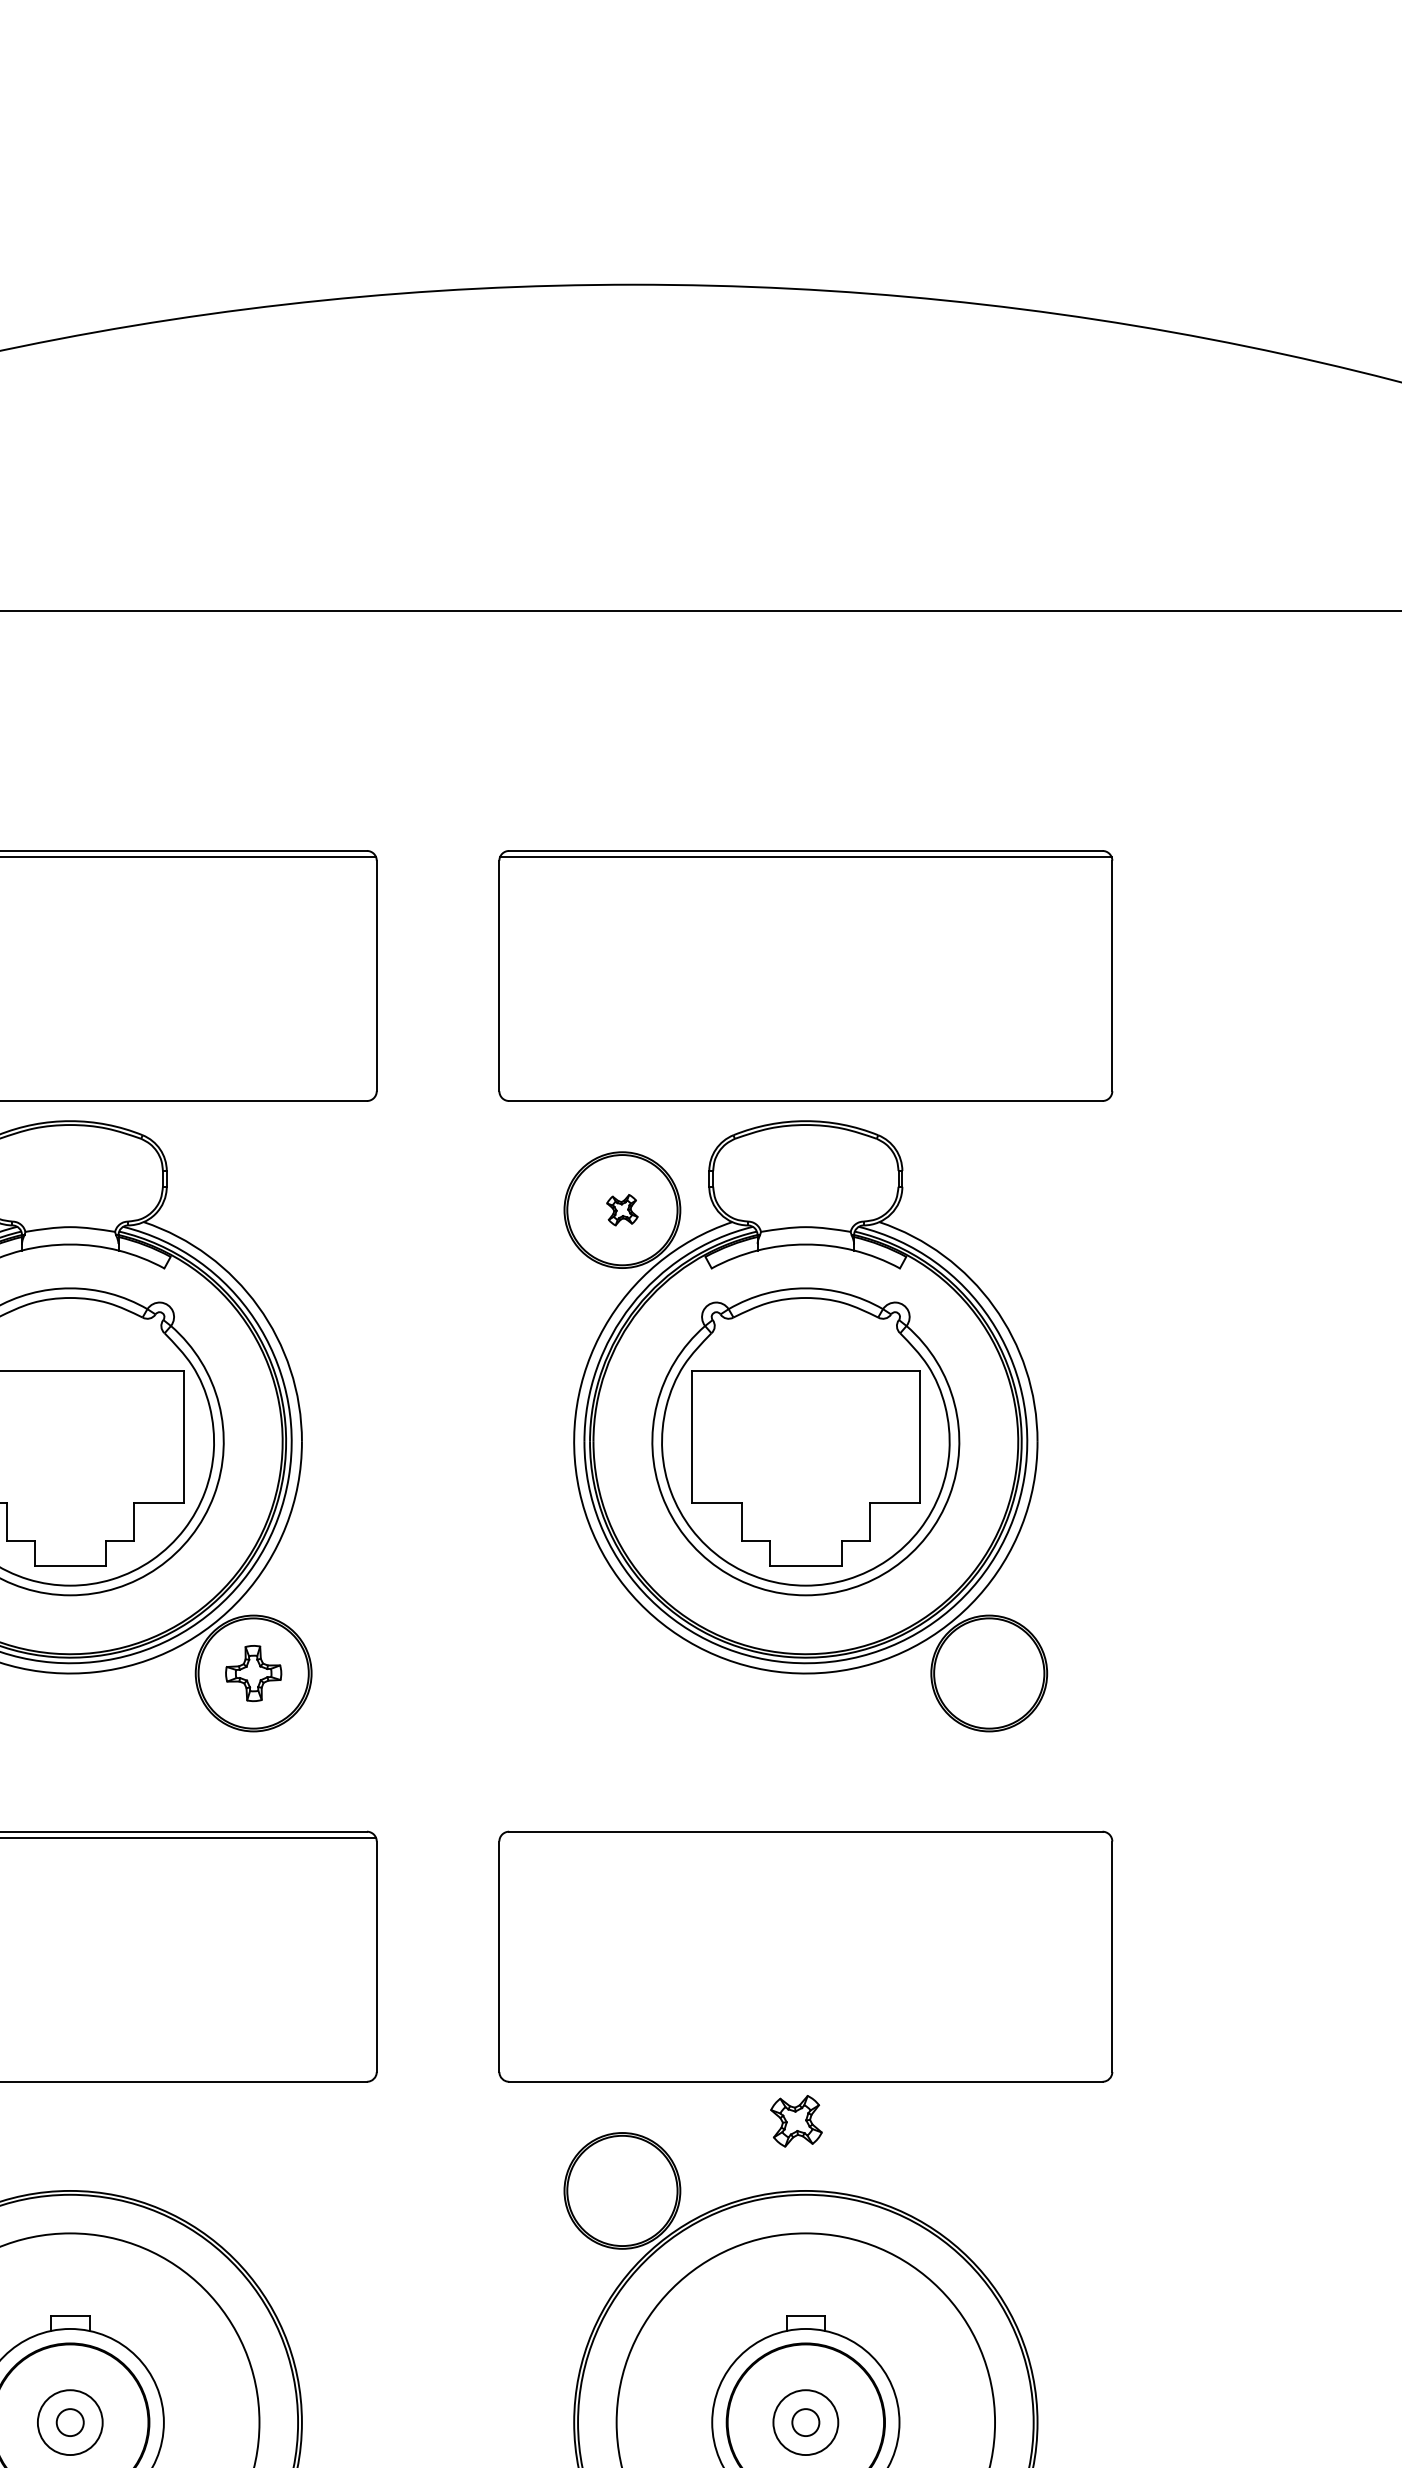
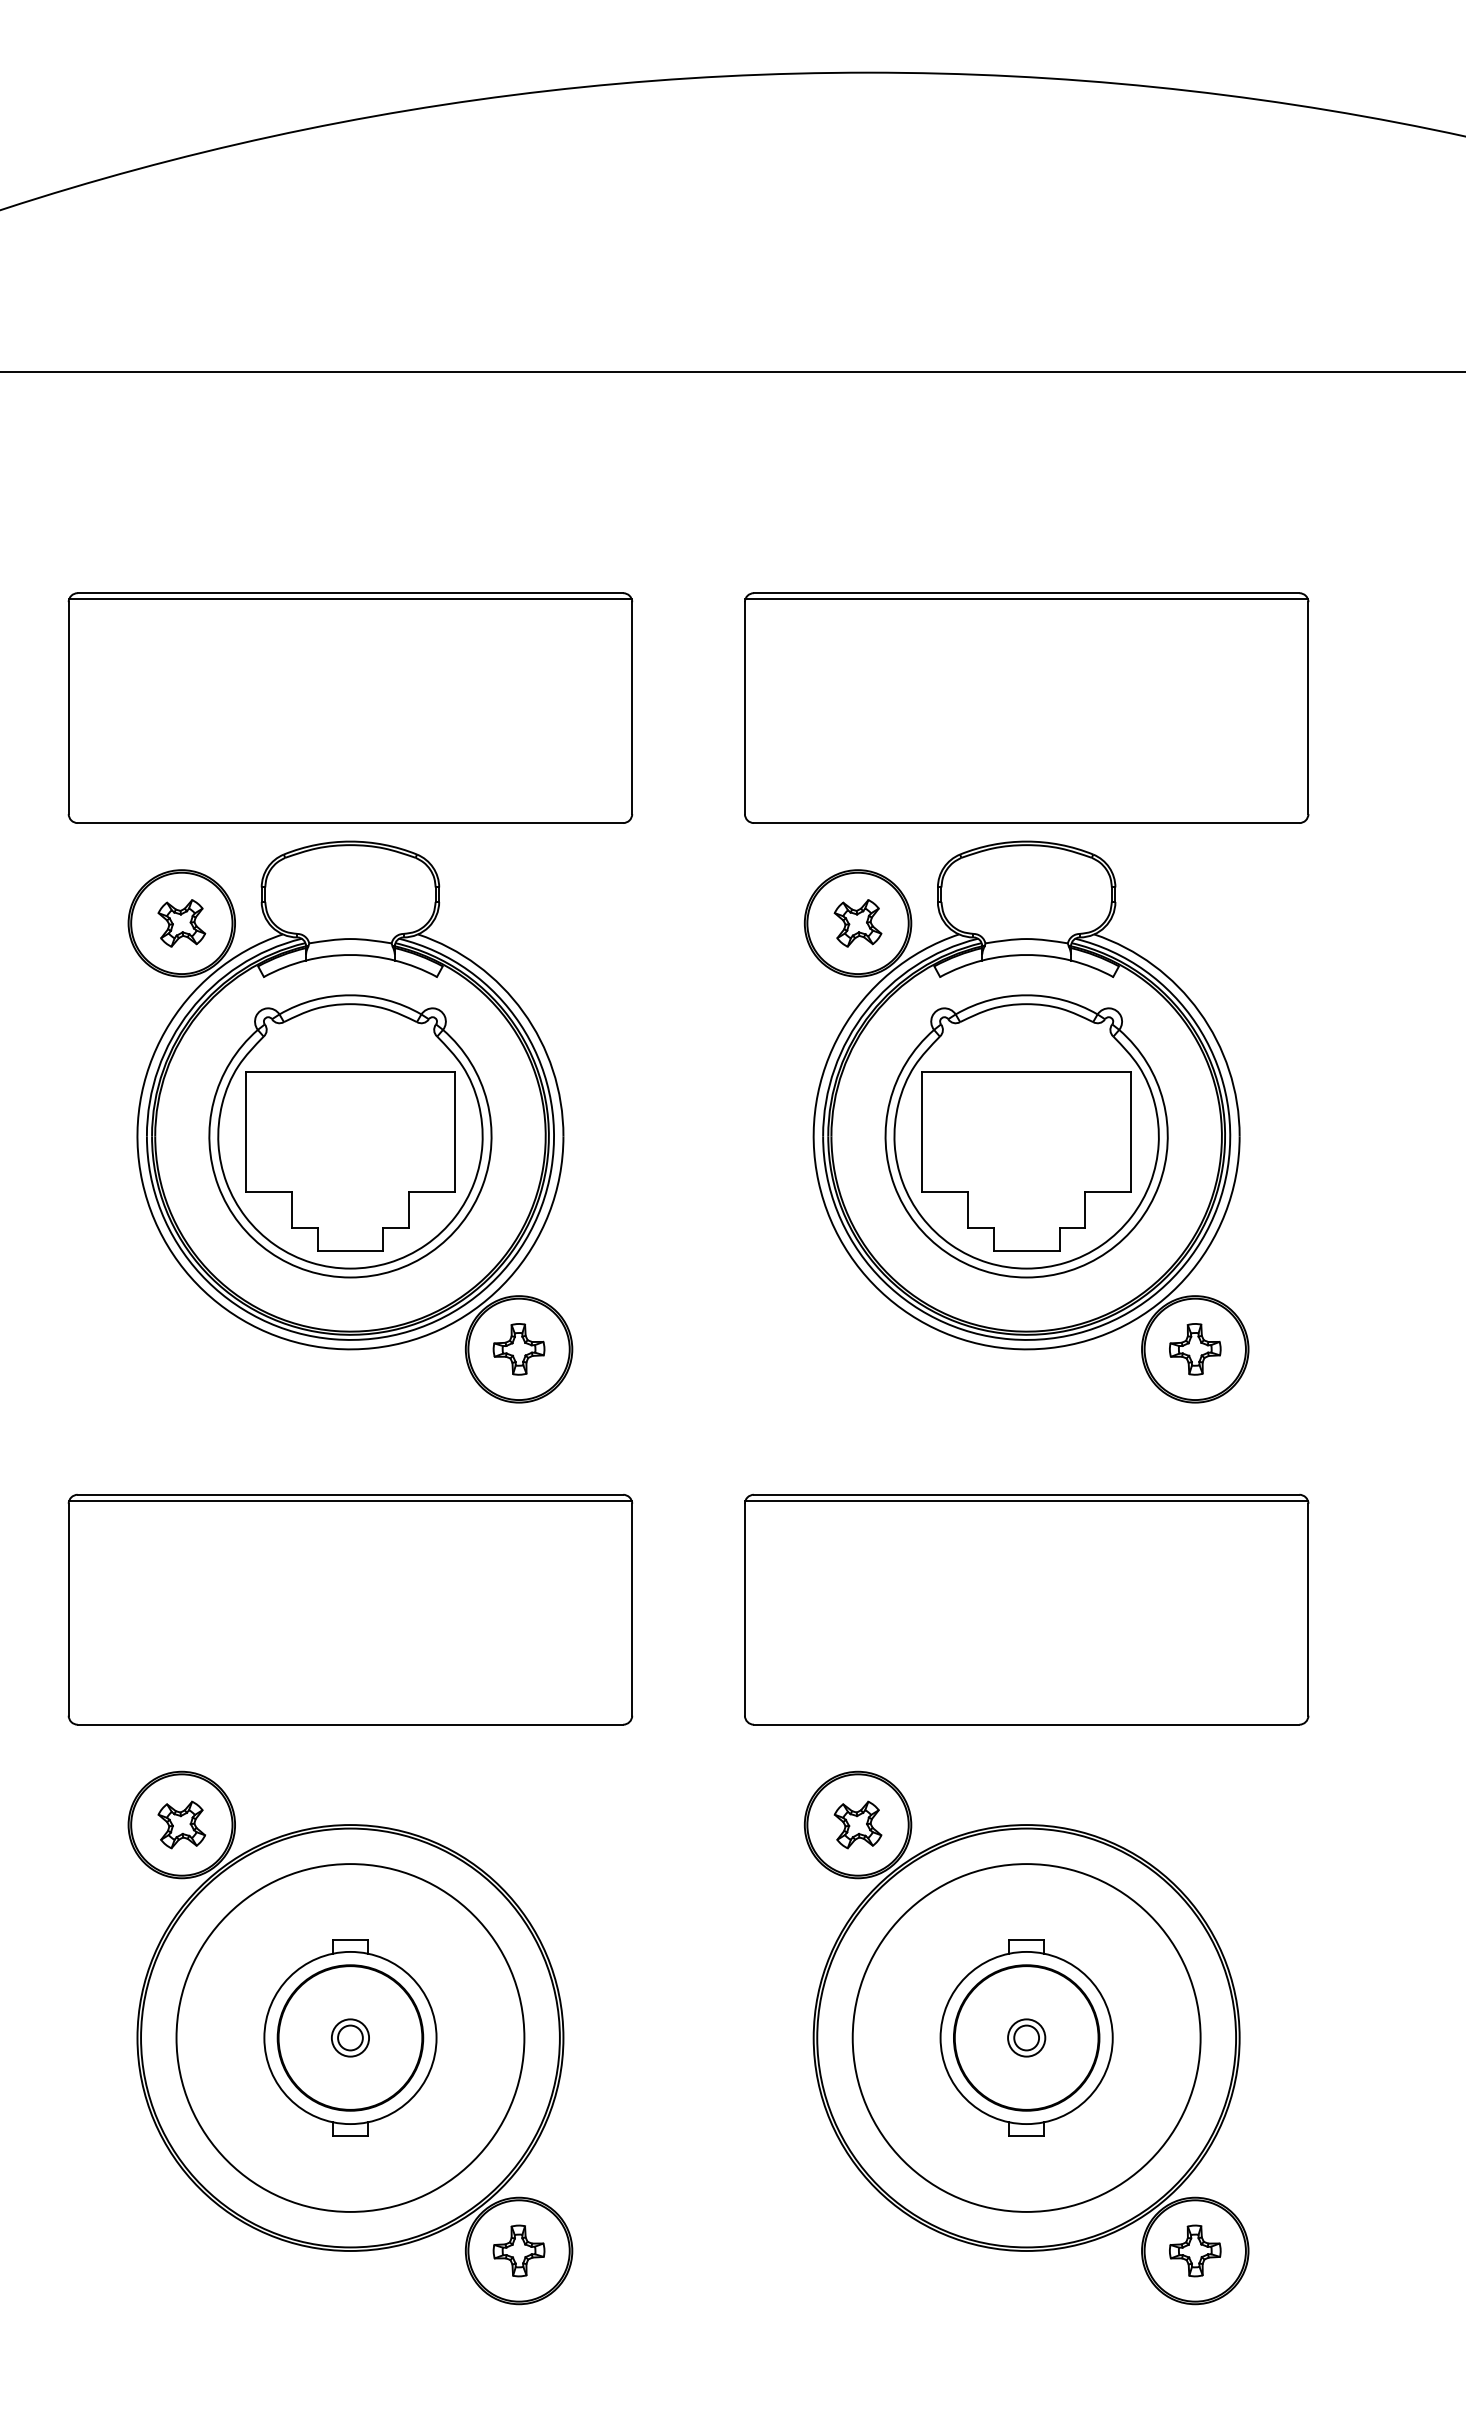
part: (621, 1210) -> (857, 923), size x1.67
part: (989, 1673) -> (1195, 1349), added
line: (805, 1837) -> (1026, 1500), added
part: (795, 2120) -> (857, 1824), moved
circle: (70, 2422) -> (350, 2037), size x0.62
circle: (805, 2422) -> (1026, 2037), size x0.62

